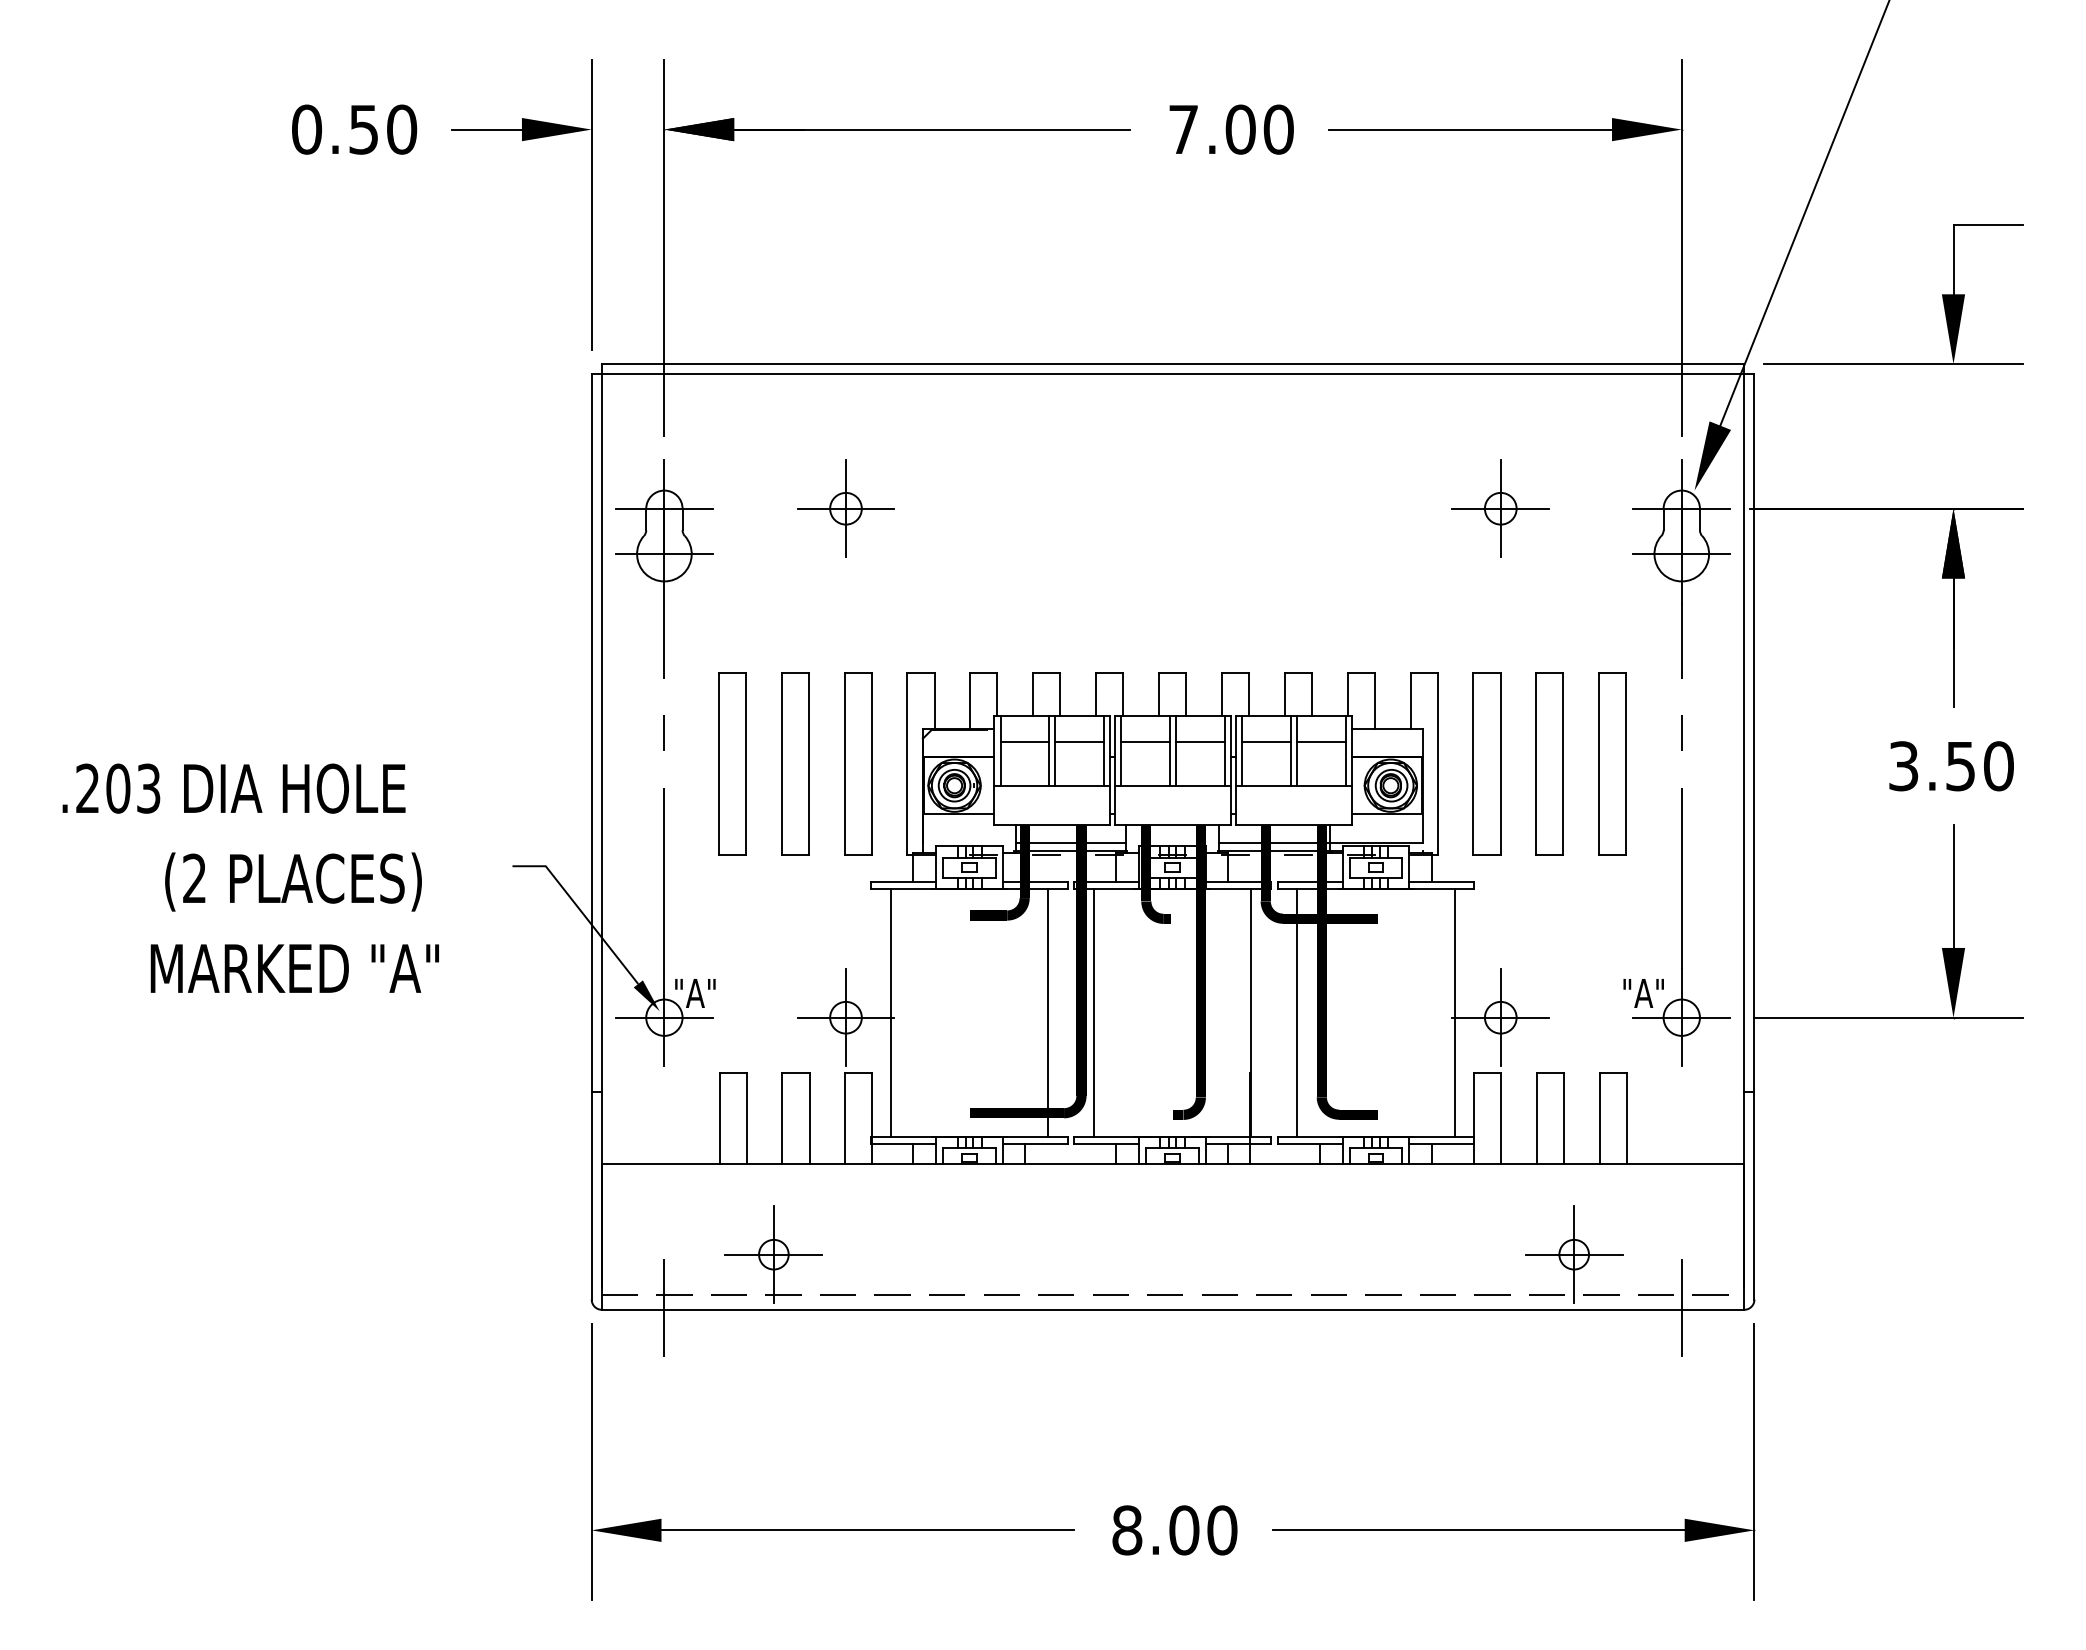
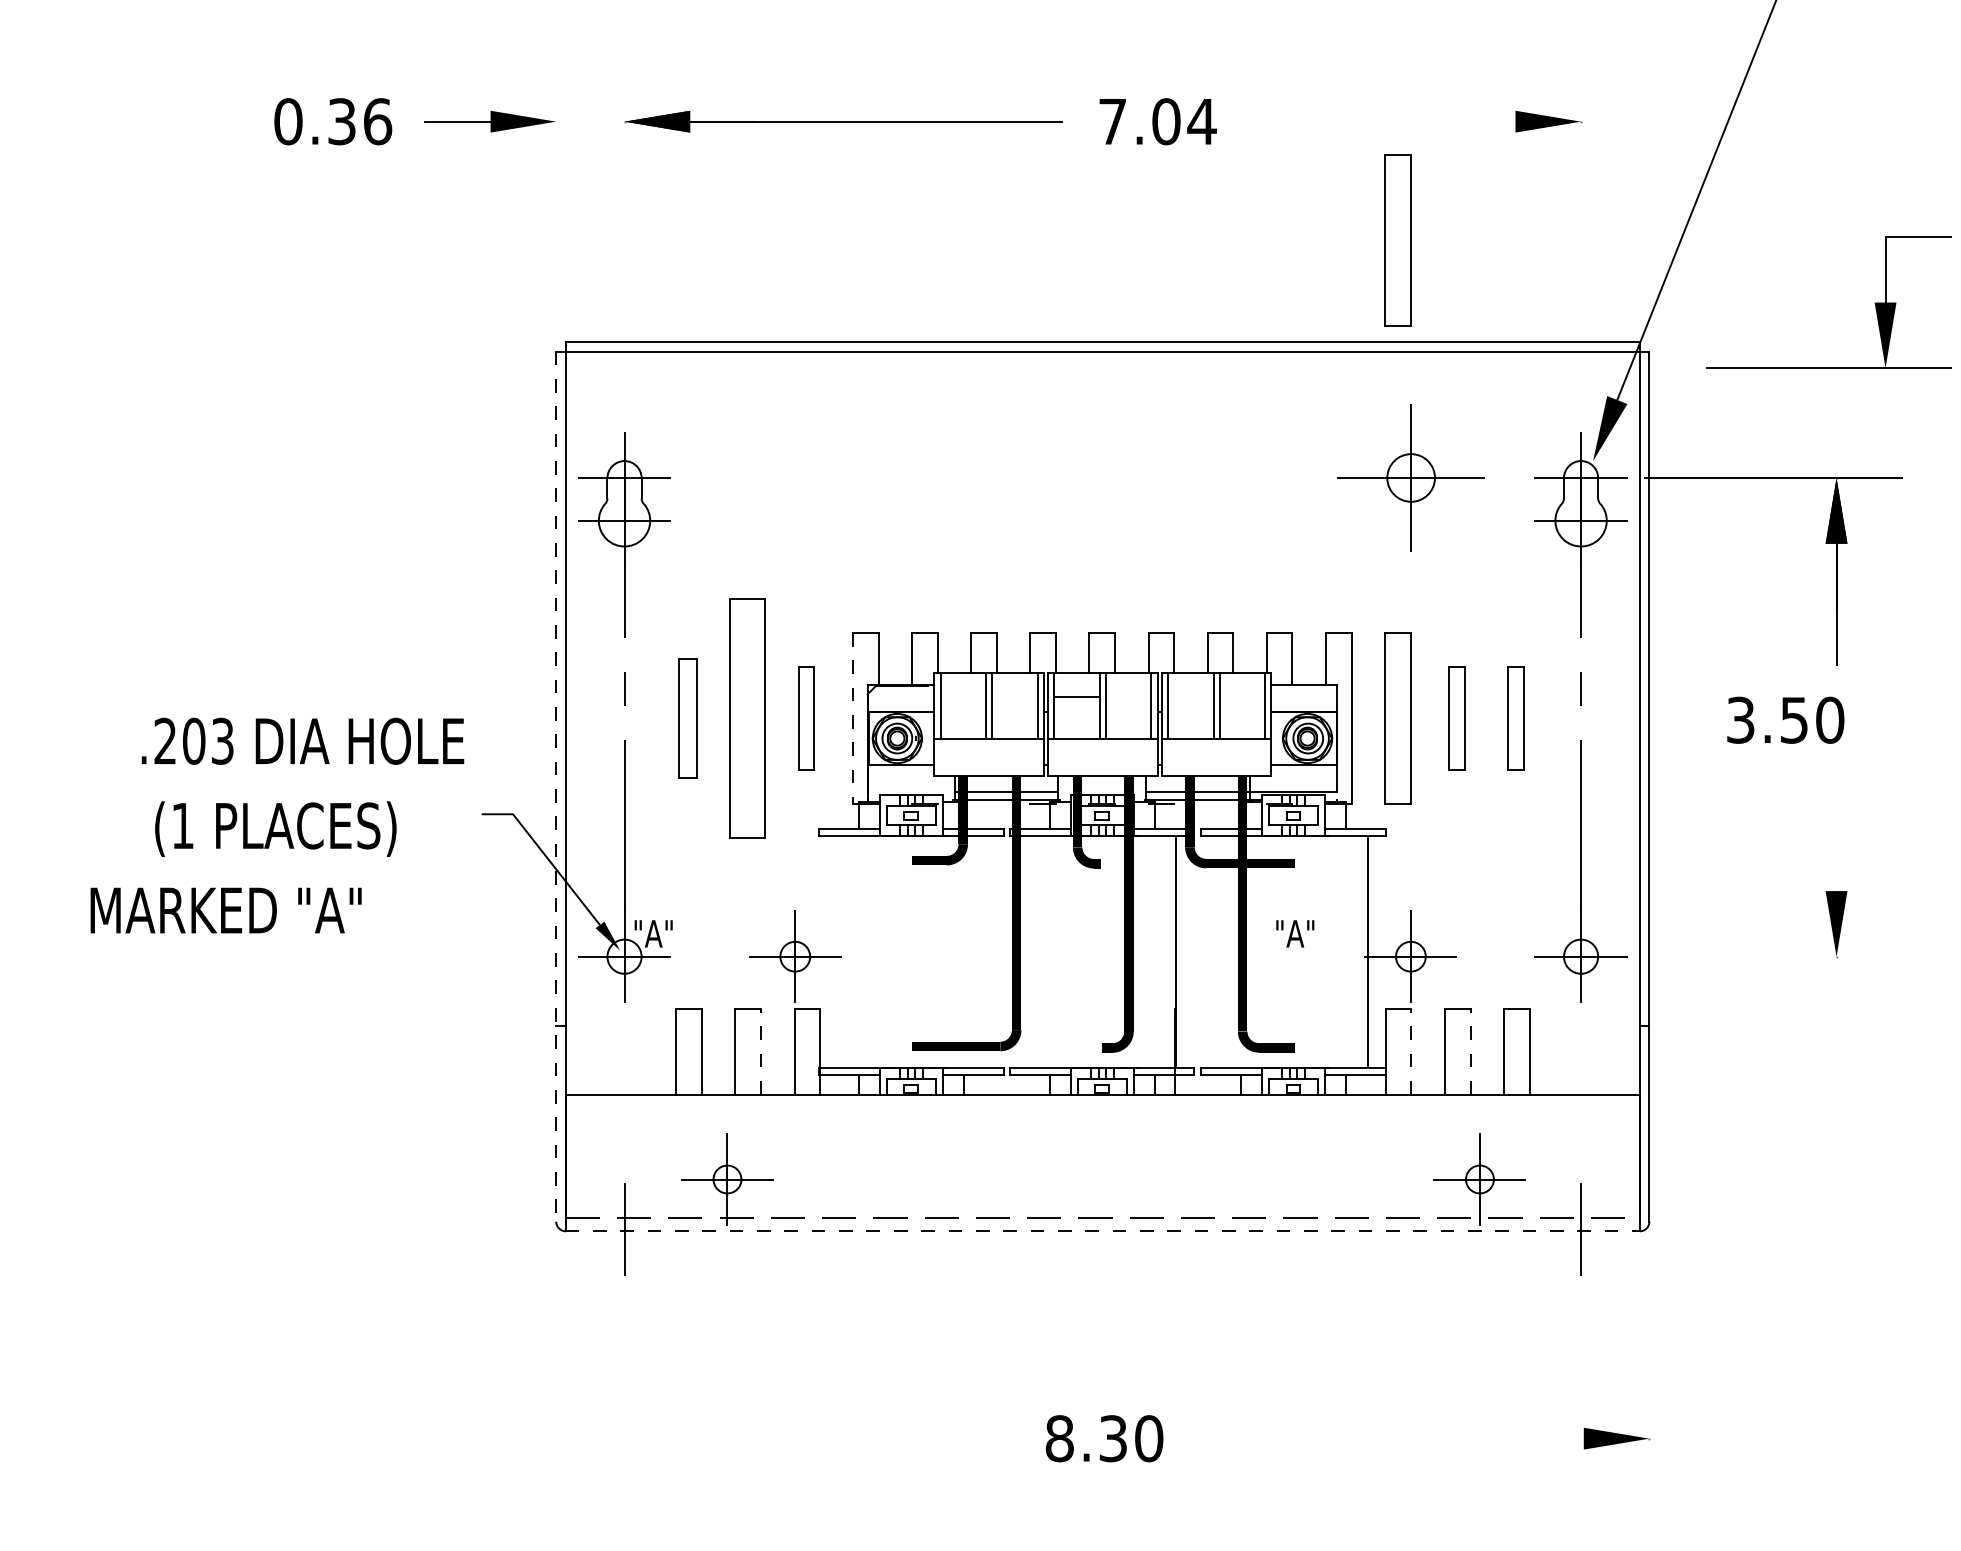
text: (383, 129) -> (360, 121), 0.50 -> 0.36
text: (1278, 129) -> (1201, 121), 7.00 -> 7.04
line: (1470, 129) -> (1382, 121), removed
line: (592, 204) -> (556, 192), removed
line: (664, 247) -> (624, 232), removed
line: (1682, 247) -> (1581, 232), removed
part: (1486, 255) -> (1397, 240), added
part: (1941, 294) -> (1874, 302), moved
part: (846, 509) -> (795, 478), removed
part: (1500, 509) -> (1410, 478), size x1.6
line: (1024, 742) -> (963, 697), removed
line: (1079, 742) -> (1014, 697), removed
line: (1200, 742) -> (1128, 697), removed
line: (1266, 742) -> (1190, 697), removed
line: (1321, 742) -> (1242, 697), removed
part: (732, 764) -> (688, 718), size x0.7
part: (795, 764) -> (747, 718), size x1.4
part: (857, 764) -> (806, 718), size x0.6
line: (906, 764) -> (852, 718), solid -> dashed
part: (1549, 764) -> (1456, 718), size x0.6
part: (1612, 764) -> (1515, 718), size x0.6
text: (1951, 765) -> (1785, 719), moved
text: (233, 787) -> (302, 740), moved
line: (592, 837) -> (556, 787), solid -> dashed
line: (1046, 854) -> (983, 803), removed
line: (1298, 854) -> (1220, 803), removed
text: (194, 878) -> (182, 825), (2 -> (1
line: (1953, 886) -> (1836, 833), removed
text: (294, 968) -> (225, 910), moved
text: (1643, 993) -> (1295, 933), moved
line: (890, 1013) -> (837, 952), removed
line: (1048, 1013) -> (985, 952), removed
line: (1094, 1013) -> (1028, 952), removed
line: (1297, 1013) -> (1219, 952), removed
line: (1888, 1017) -> (1775, 956), removed
line: (809, 1118) -> (760, 1051), solid -> dashed
line: (1501, 1118) -> (1411, 1051), solid -> dashed
line: (1564, 1118) -> (1470, 1051), solid -> dashed
line: (1173, 1310) -> (1103, 1231), solid -> dashed
line: (1754, 1462) -> (1649, 1374), removed
part: (832, 1530) -> (782, 1438), removed
text: (1184, 1530) -> (1113, 1438), 8.00 -> 8.30
line: (1478, 1530) -> (1389, 1438), removed

